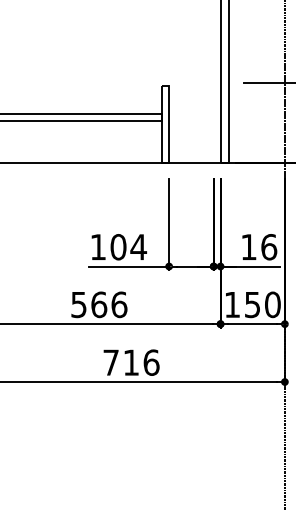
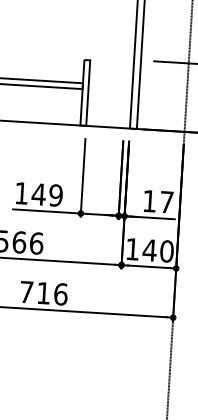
text: (128, 247) -> (47, 195), 104 -> 149
text: (269, 247) -> (167, 202), 16 -> 17
text: (252, 305) -> (149, 250), 150 -> 140

